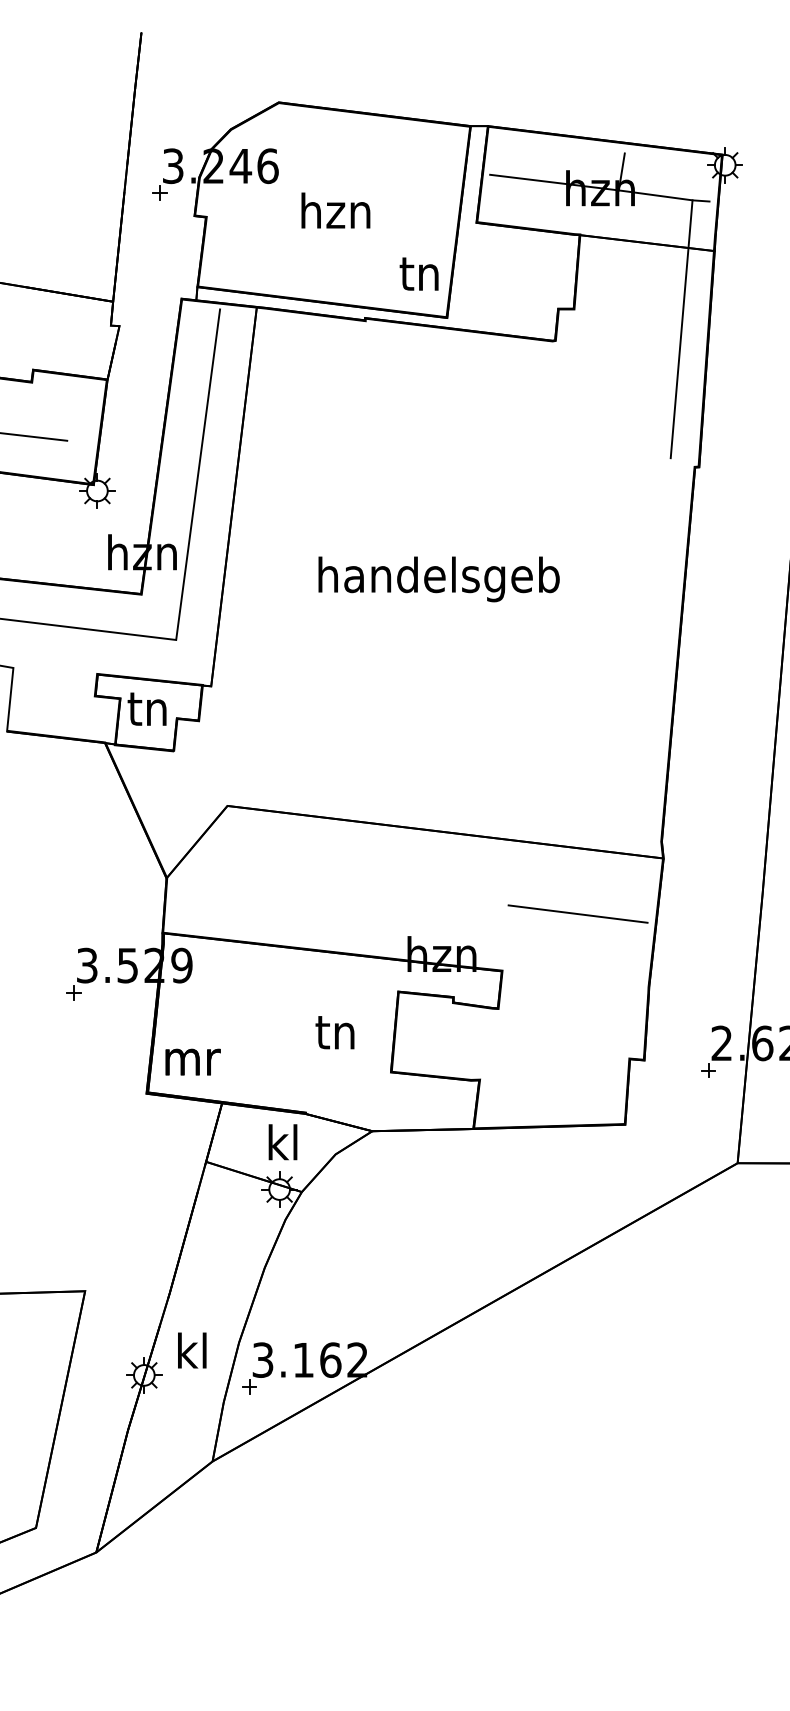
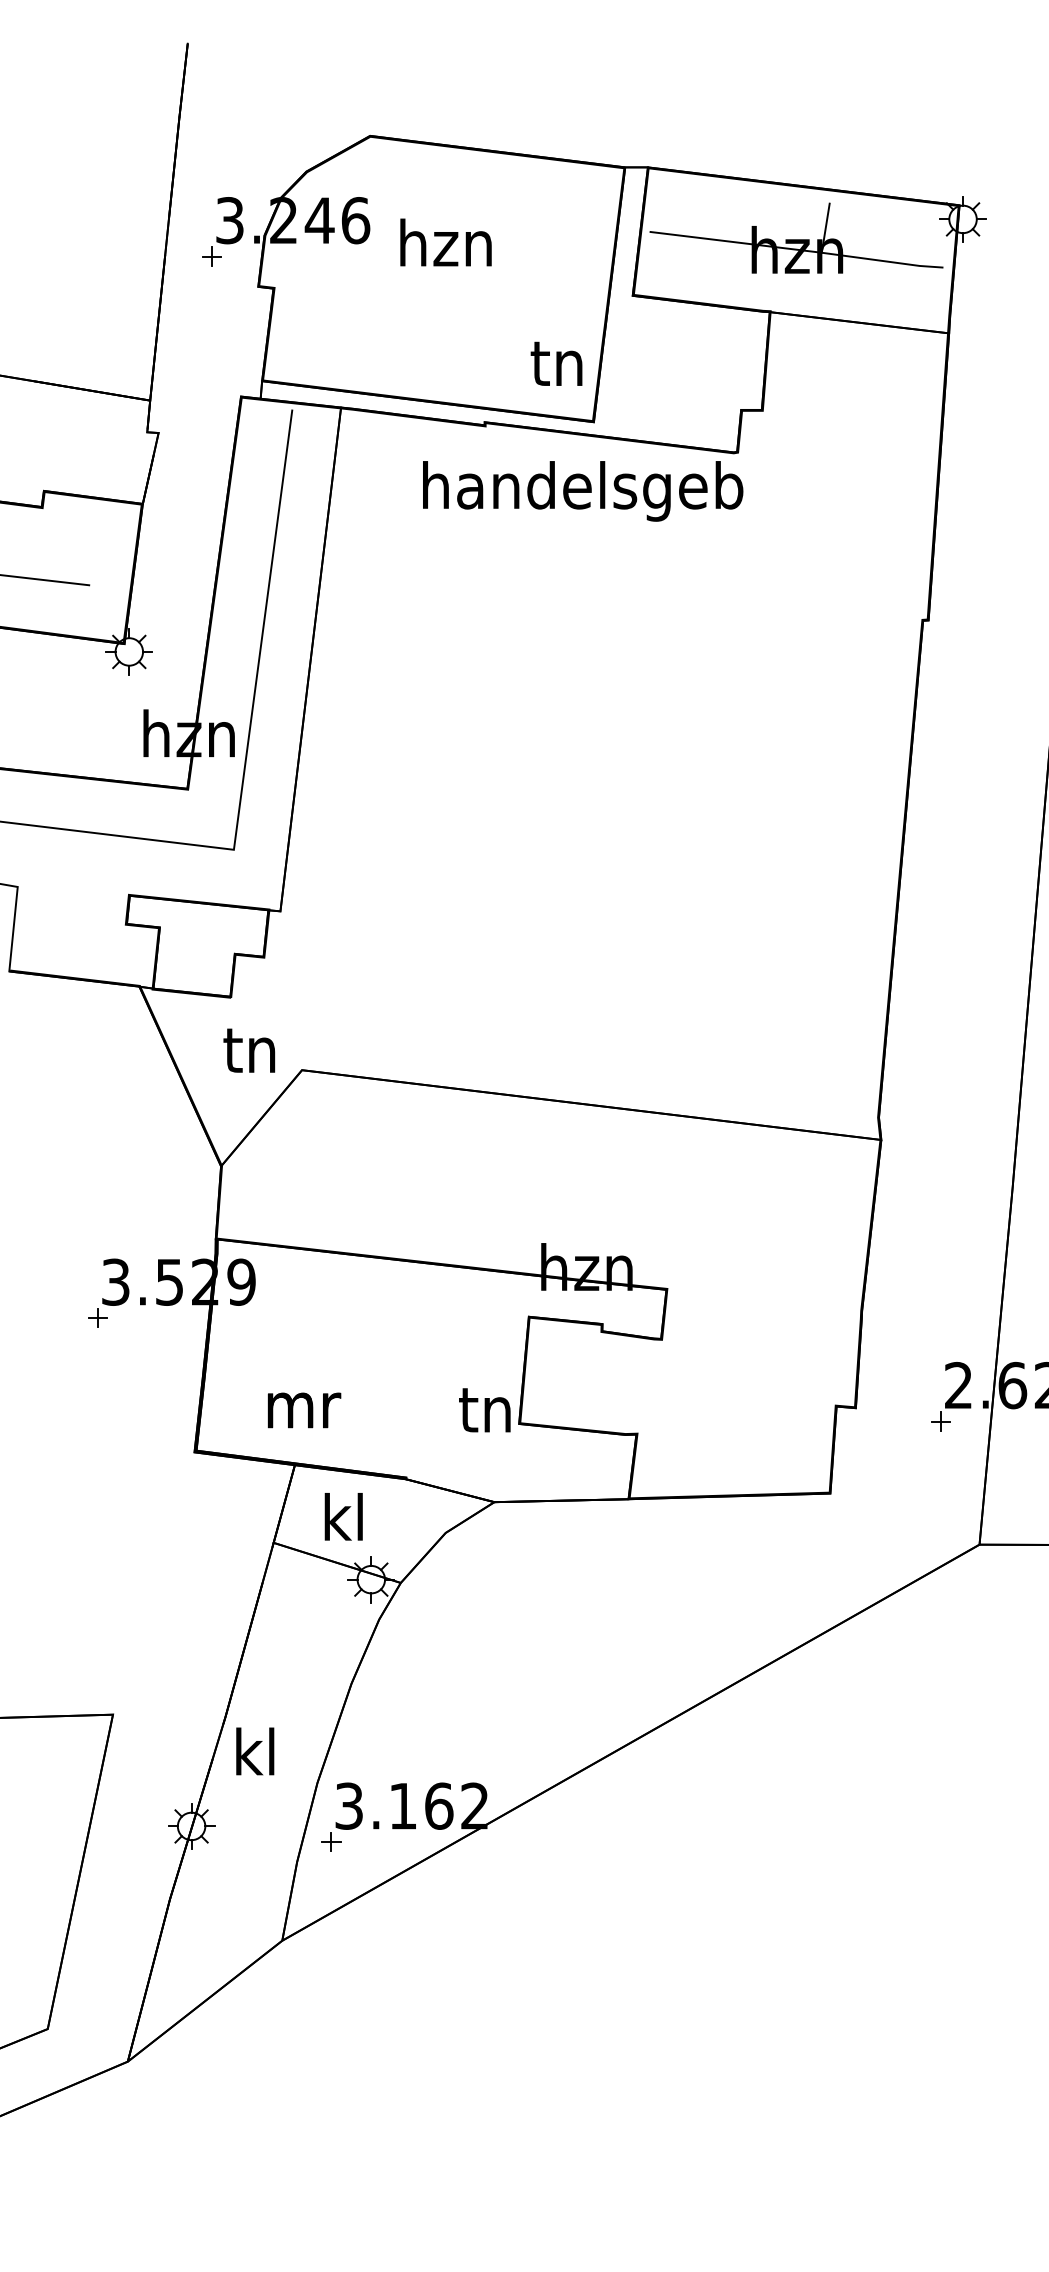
text: (335, 210) -> (445, 242), moved
line: (681, 328) -> (904, 436), removed
text: (439, 579) -> (583, 491), moved
text: (147, 709) -> (249, 1050), moved
line: (577, 913) -> (767, 1213), removed
text: (334, 1032) -> (484, 1410), moved
text: (193, 1062) -> (304, 1410), moved
text: (282, 1142) -> (343, 1516), moved
text: (192, 1350) -> (255, 1751), moved

